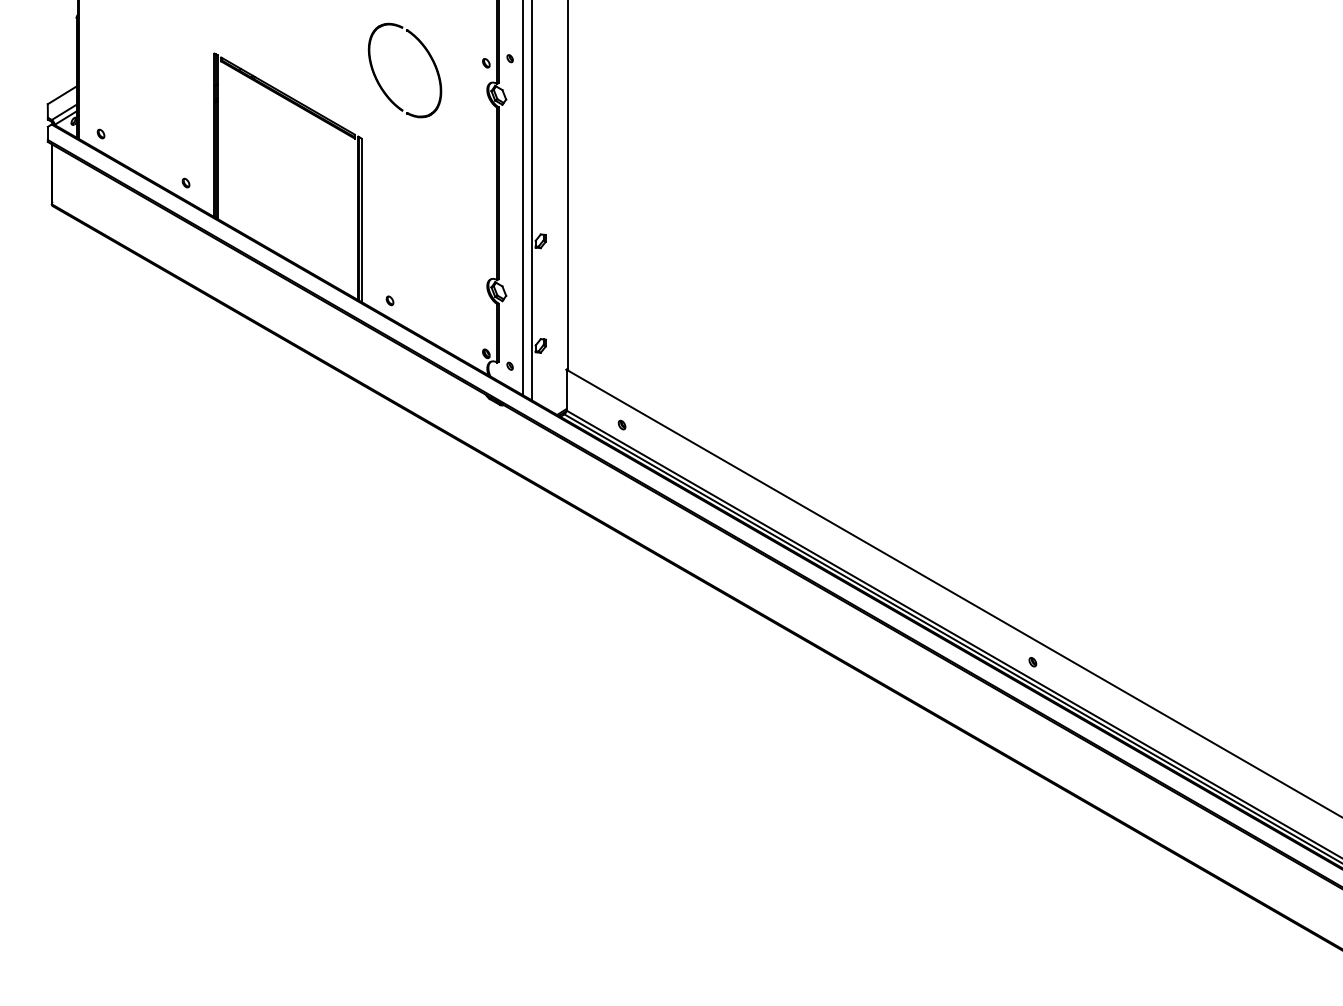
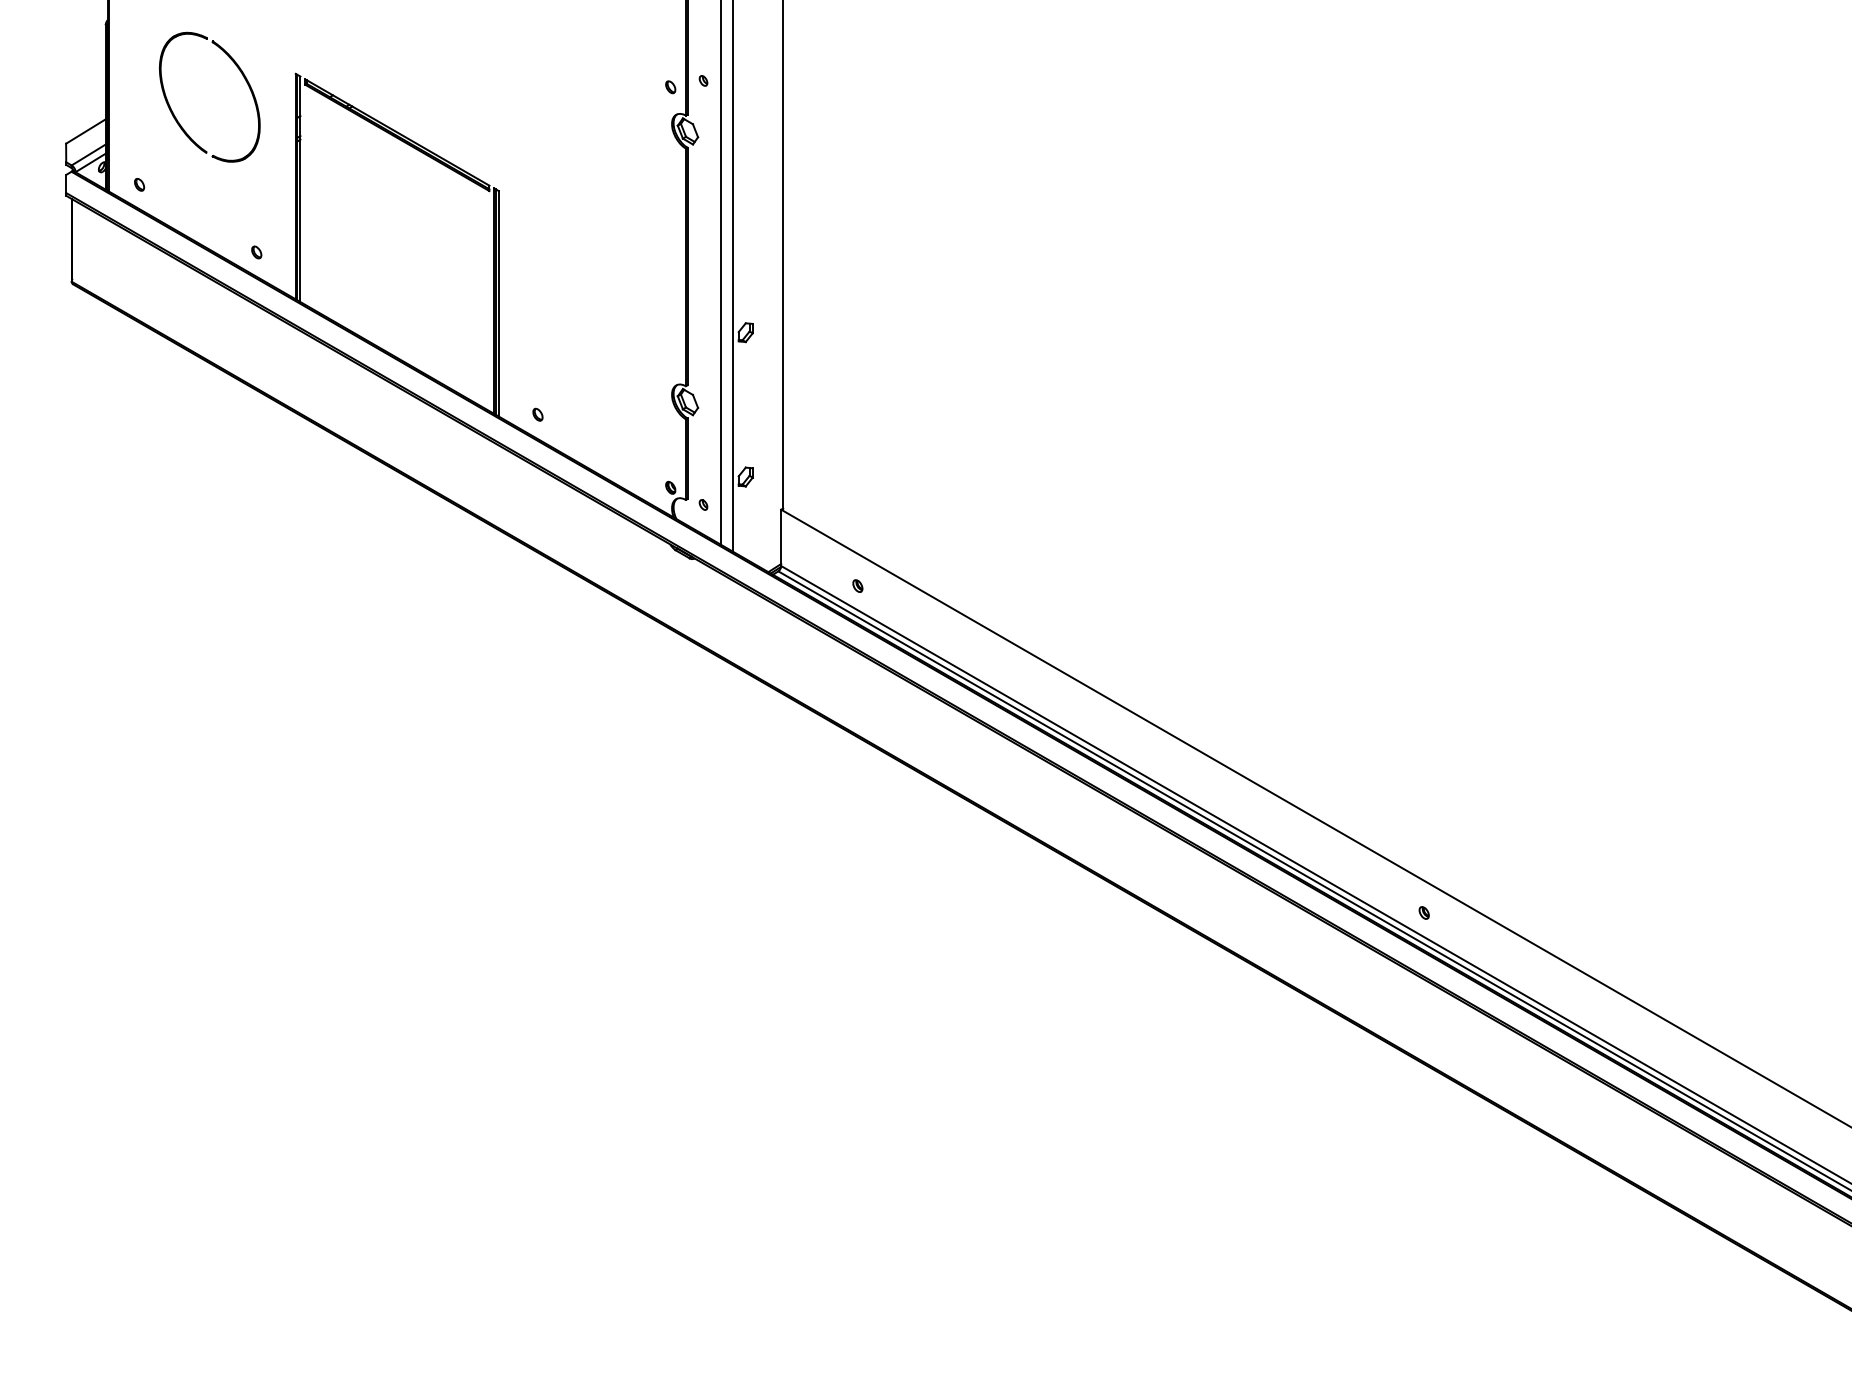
part: (381, 85) -> (177, 117), moved

